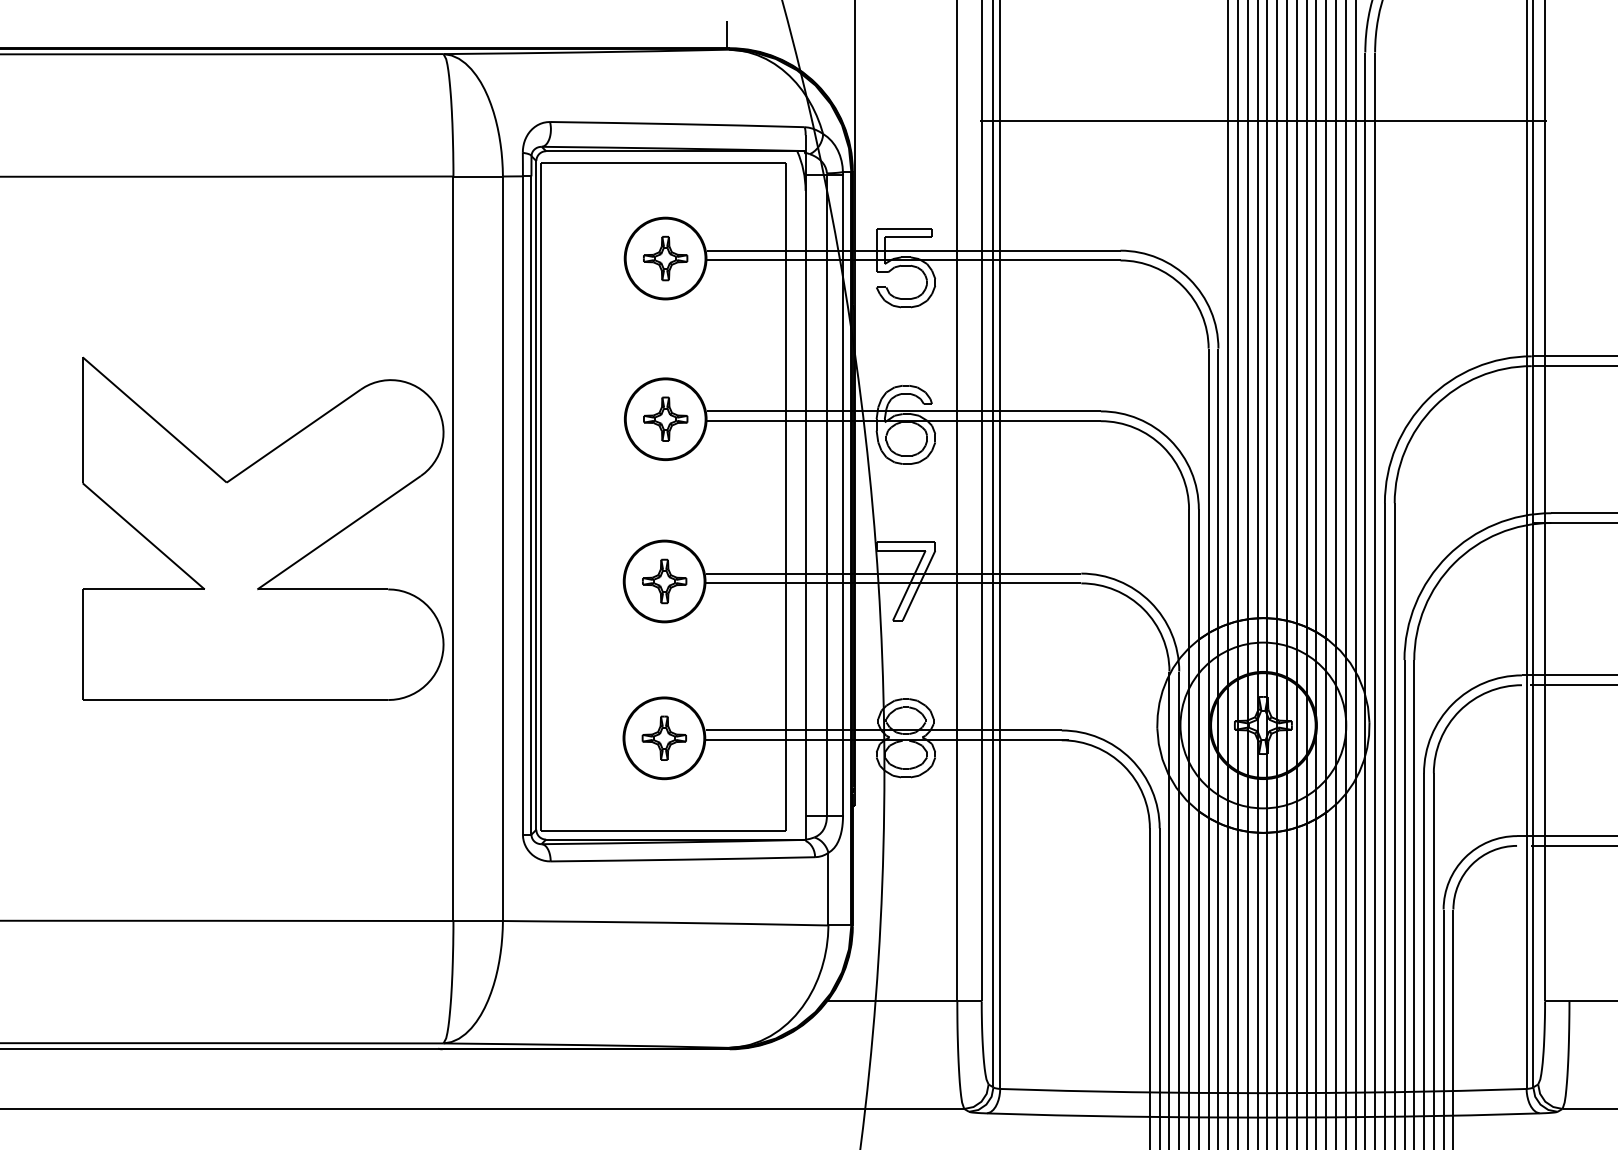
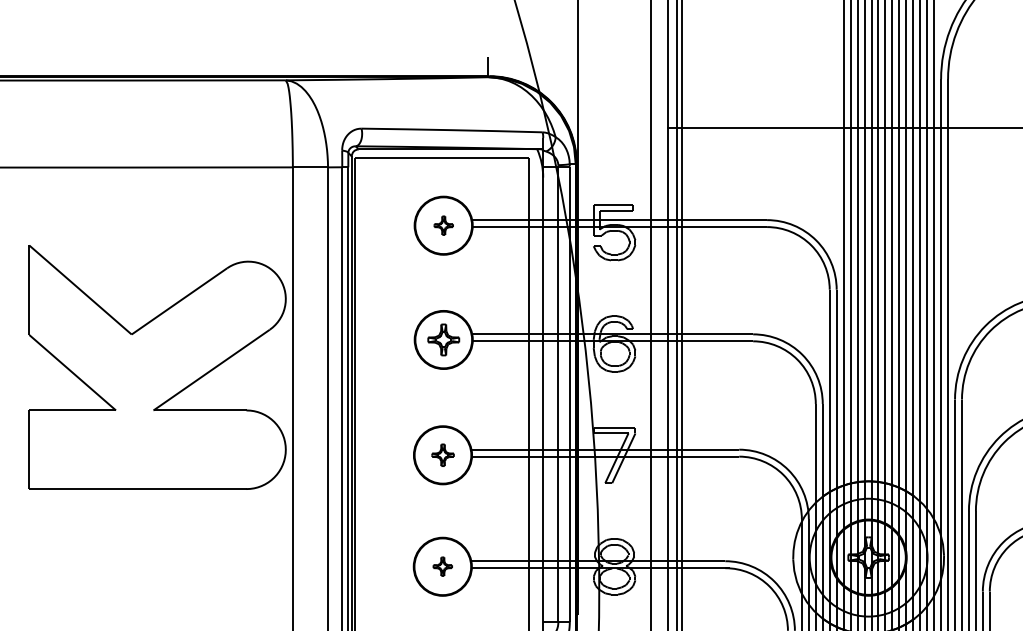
part: (665, 258) -> (443, 225), size x0.6
part: (263, 528) -> (157, 367), moved
part: (664, 581) -> (442, 455), size x0.7
part: (664, 737) -> (442, 566), size x0.6

